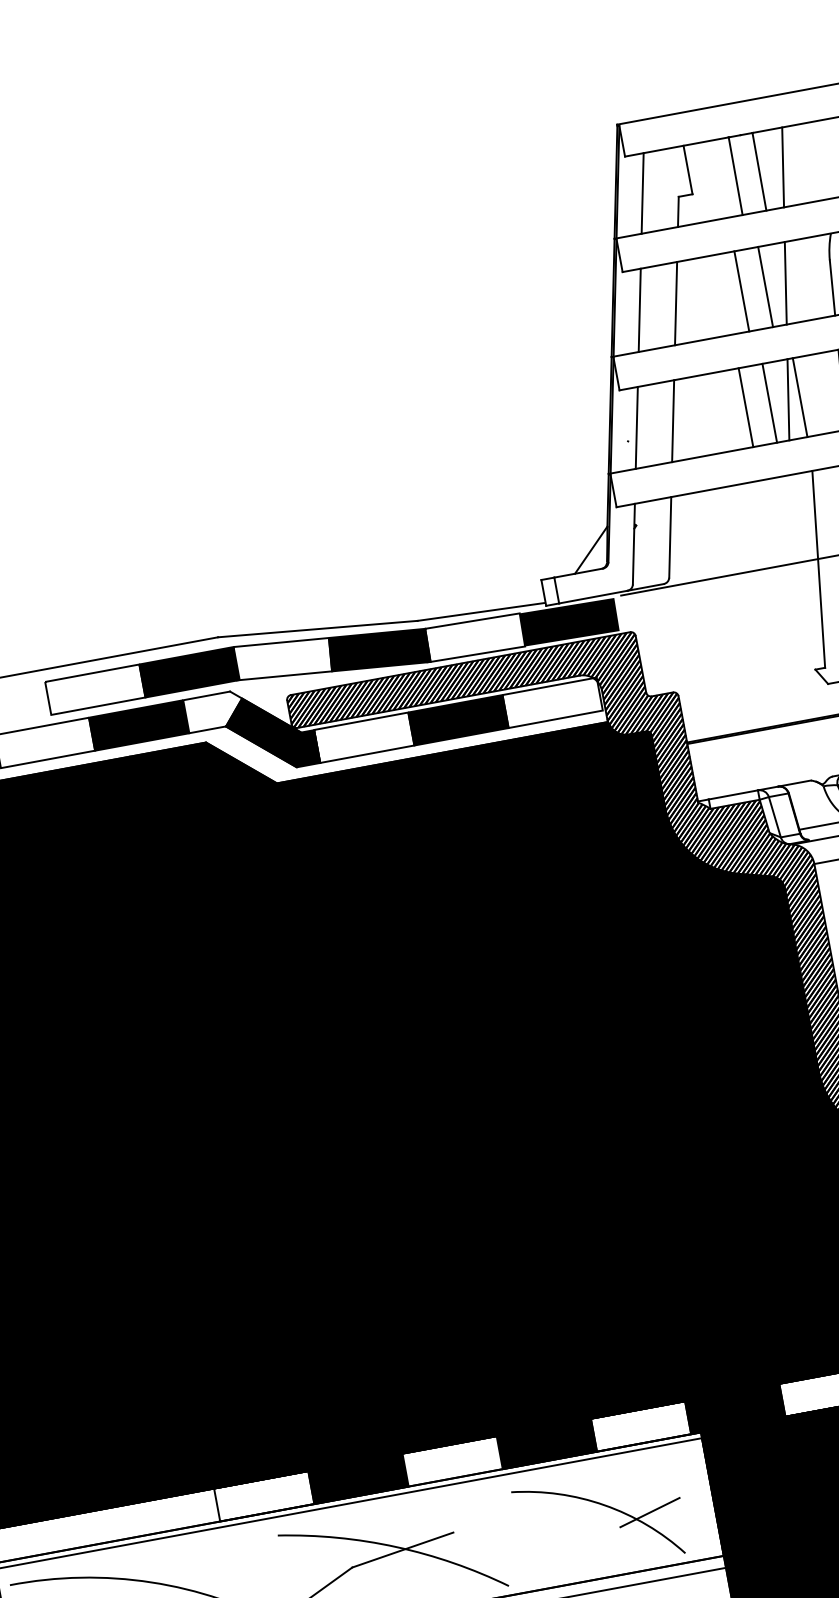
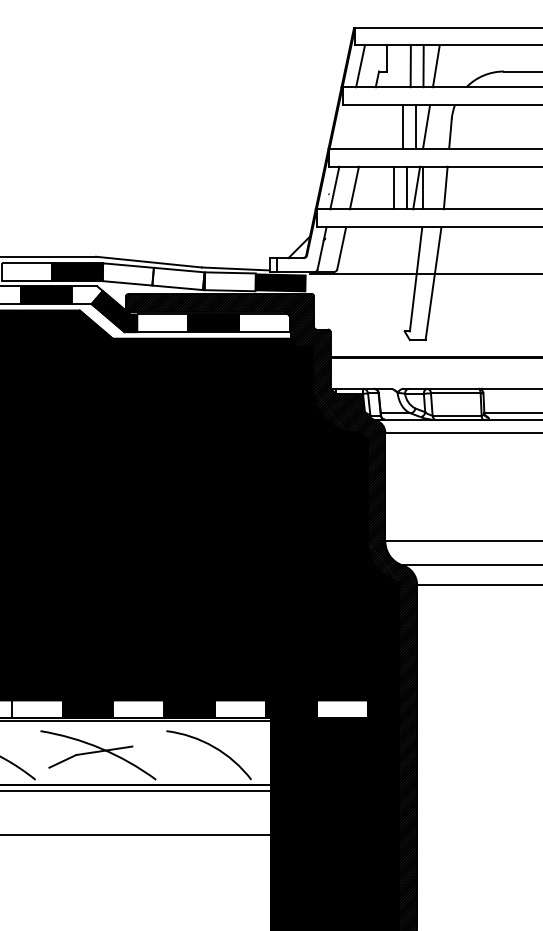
line: (674, 303) -> (366, 126), removed
line: (639, 309) -> (347, 126), removed
fill: (378, 649) -> (178, 278), removed
line: (649, 1511) -> (236, 754), removed

